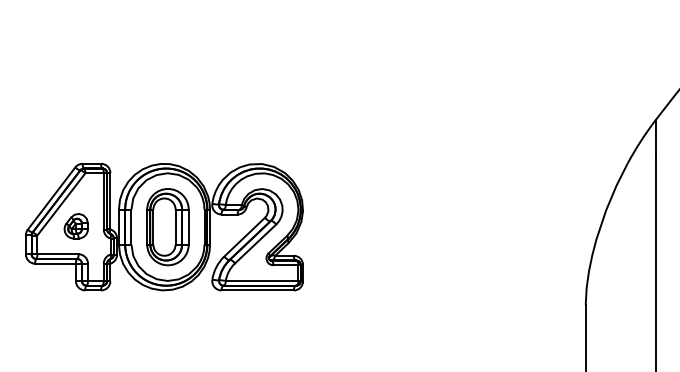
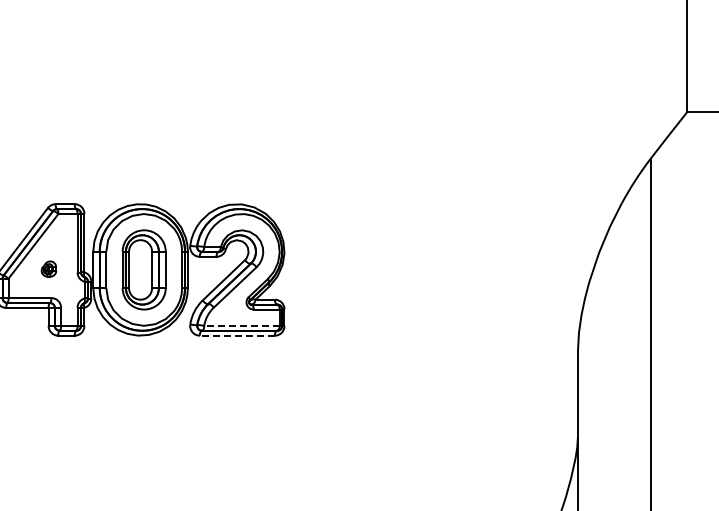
part: (75, 225) -> (48, 268), size x0.6
line: (261, 280) -> (241, 325), solid -> dashed
line: (256, 290) -> (236, 335), solid -> dashed

